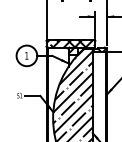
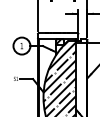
hatch: (76, 45) -> (62, 37), removed

